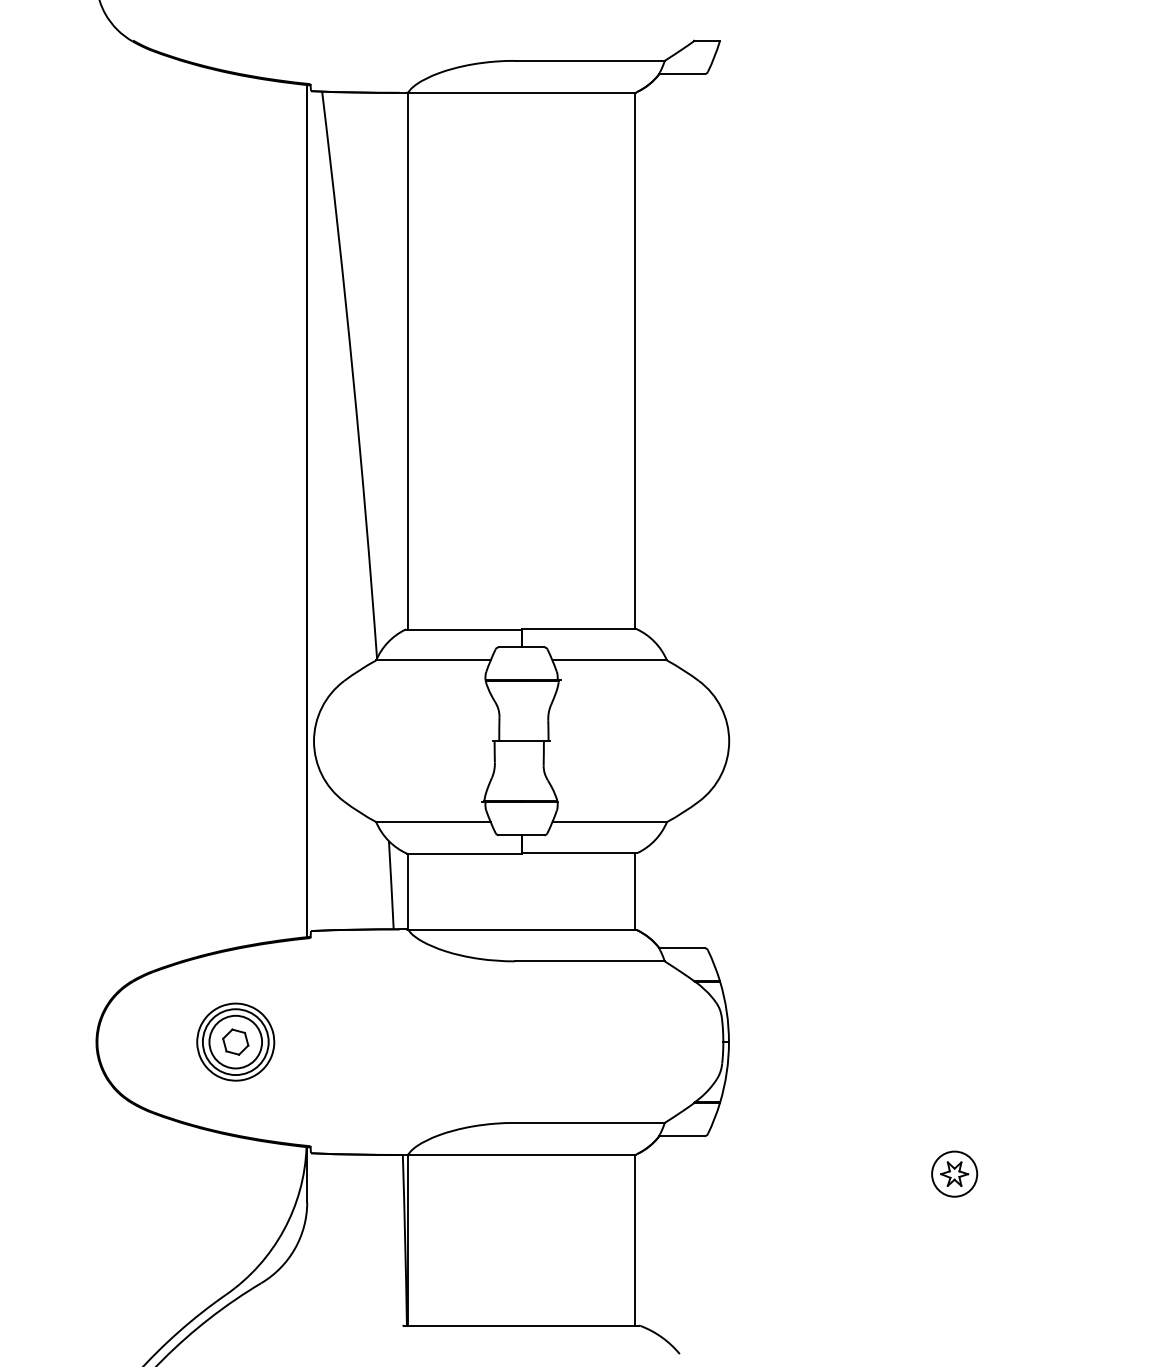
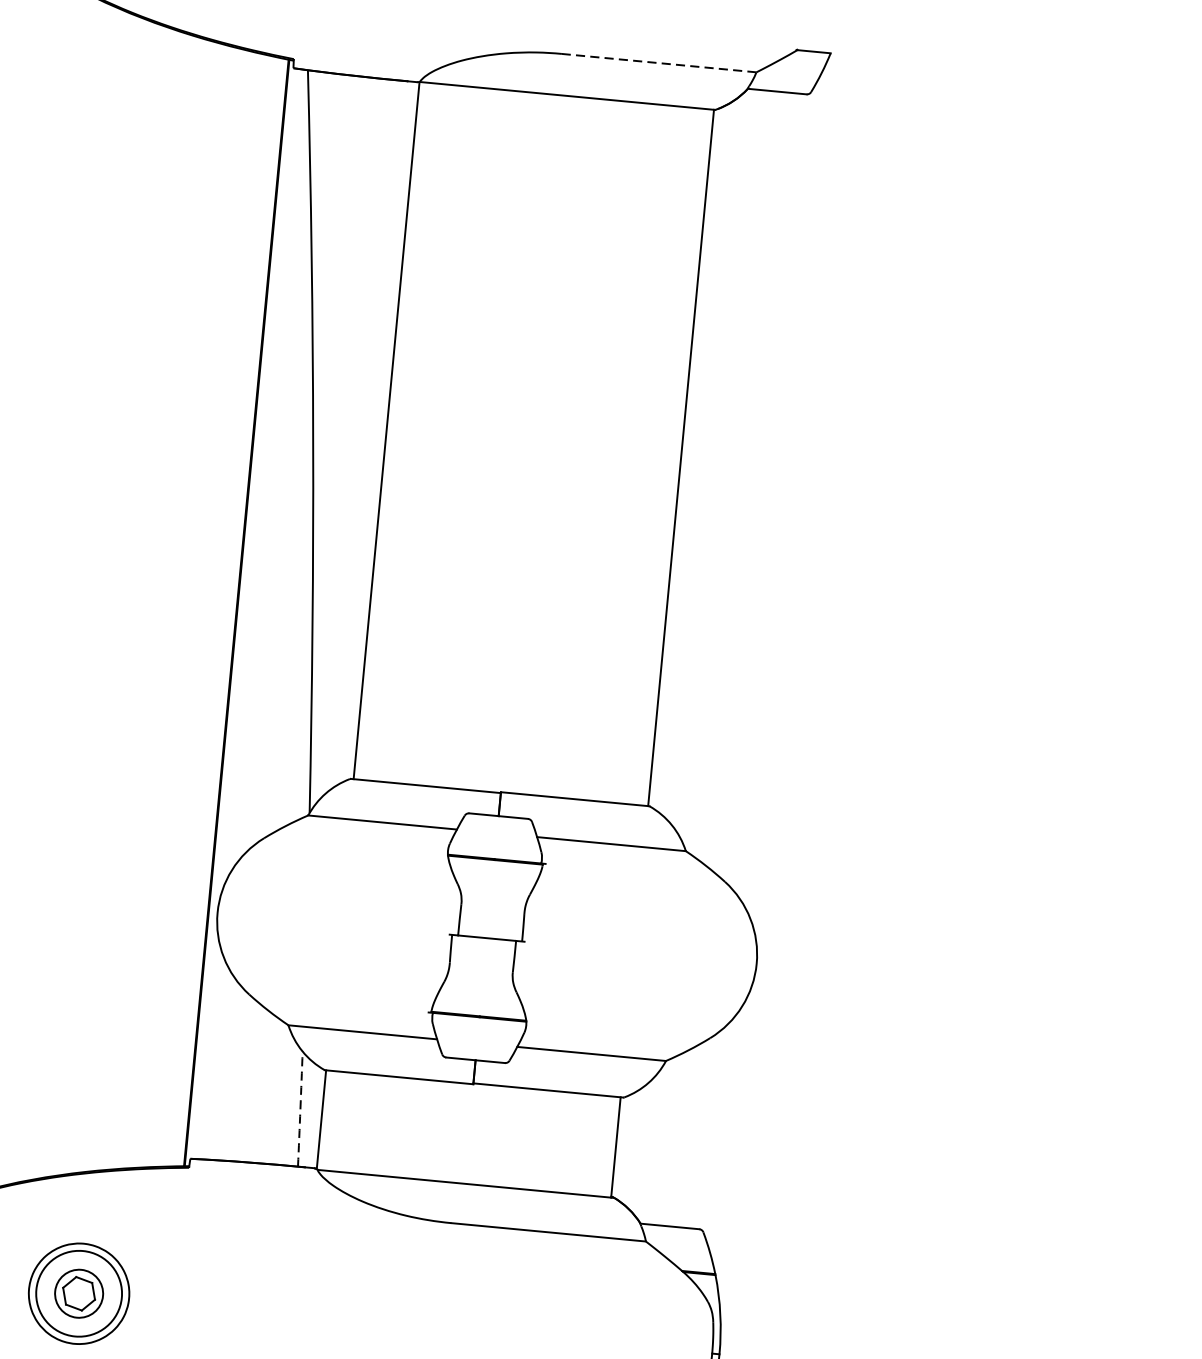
line: (589, 60) -> (658, 62), solid -> dashed
arc: (391, 885) -> (300, 1109), solid -> dashed
circle: (235, 1041) -> (78, 1292), size x0.7

